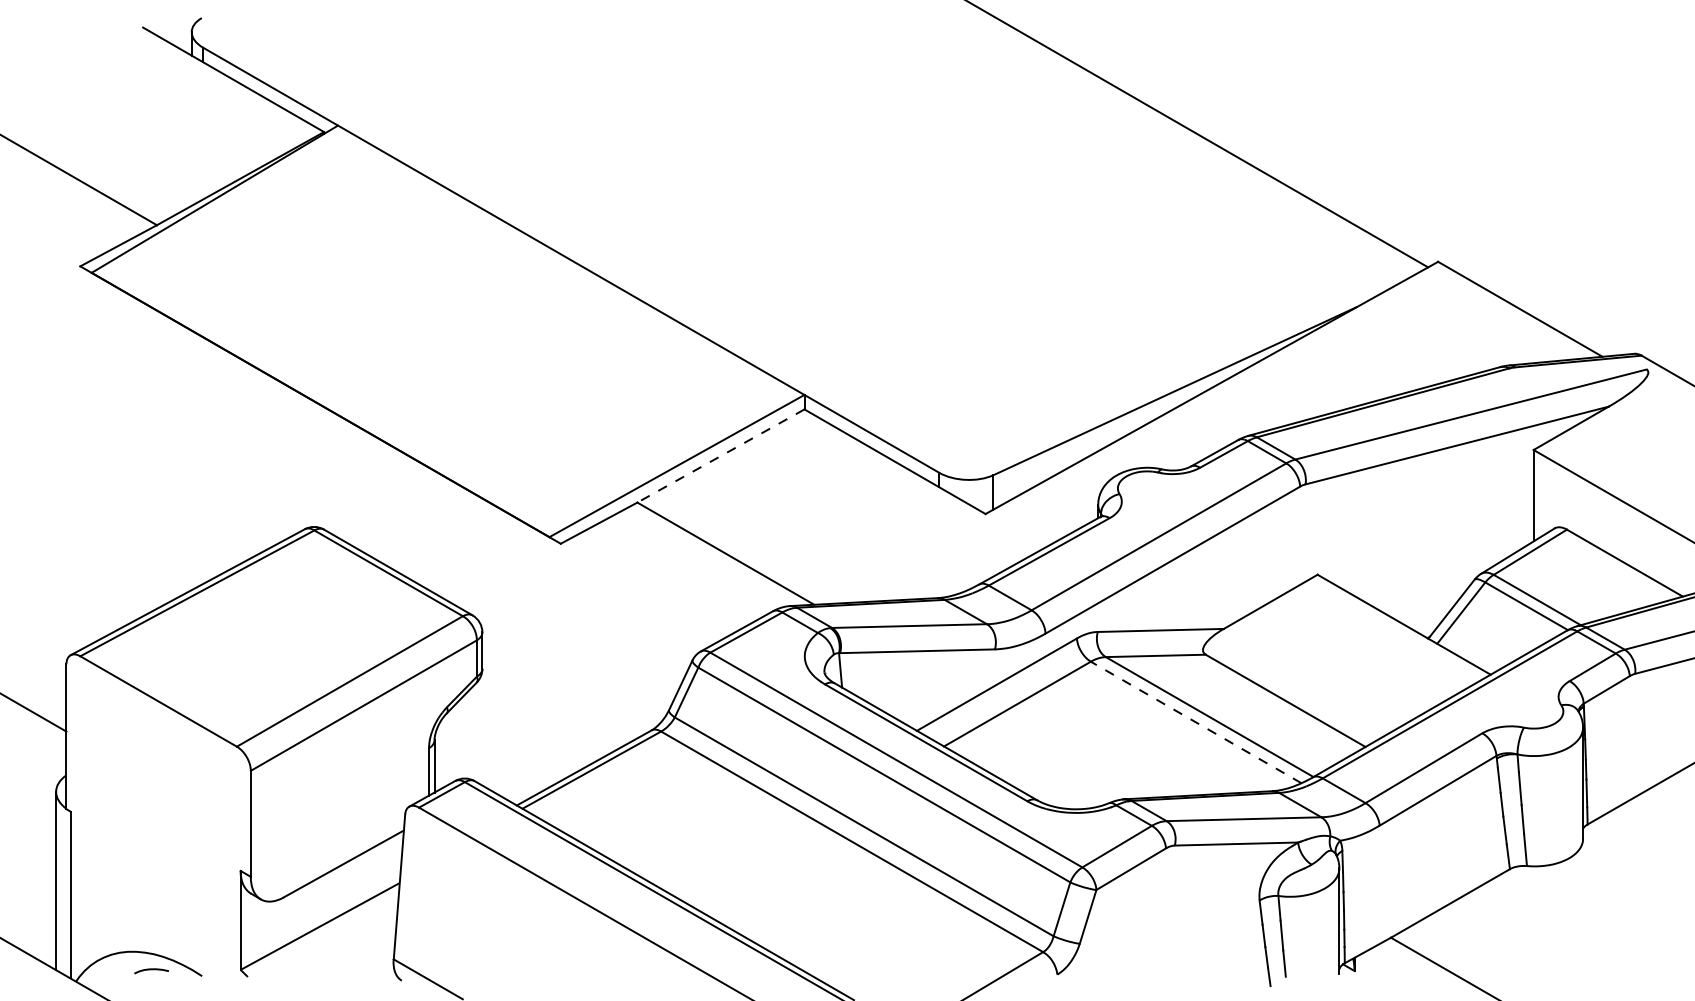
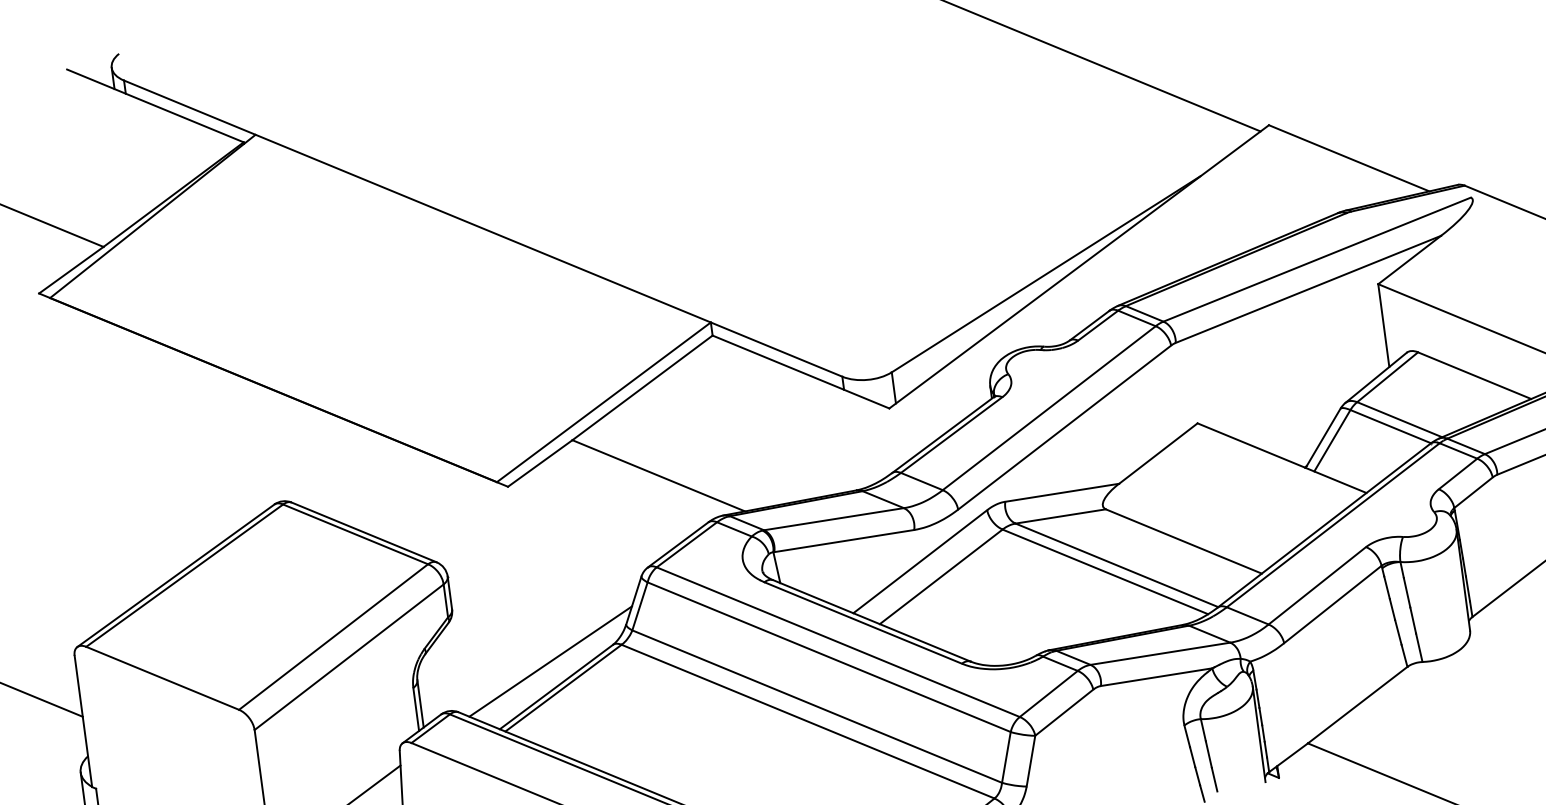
line: (720, 456) -> (642, 388), dashed -> solid
line: (1196, 722) -> (1105, 571), dashed -> solid
line: (581, 739) -> (550, 661), added

